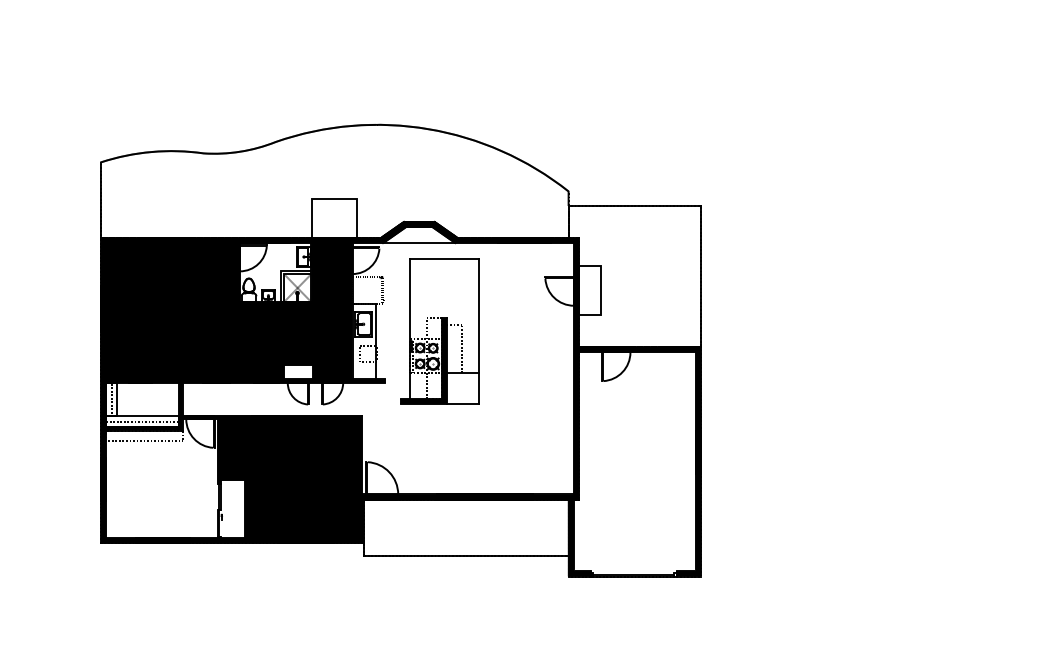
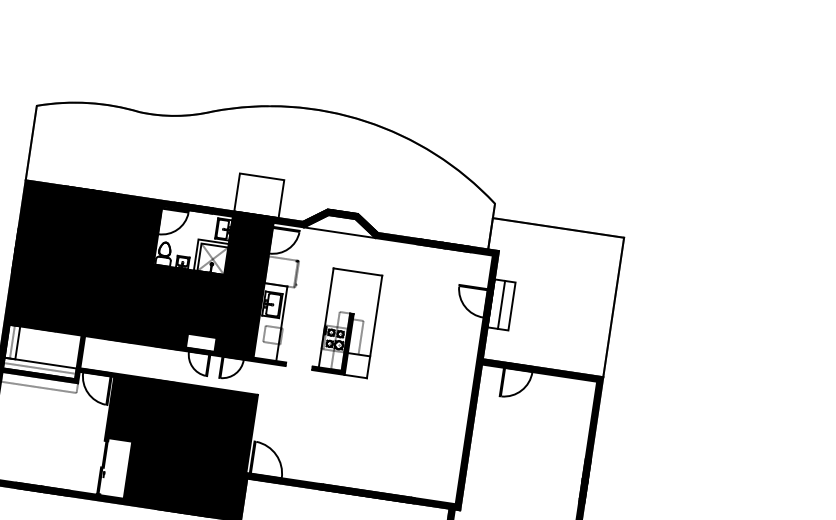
line: (589, 290) -> (501, 304), added
part: (439, 330) -> (346, 322), size x0.71

